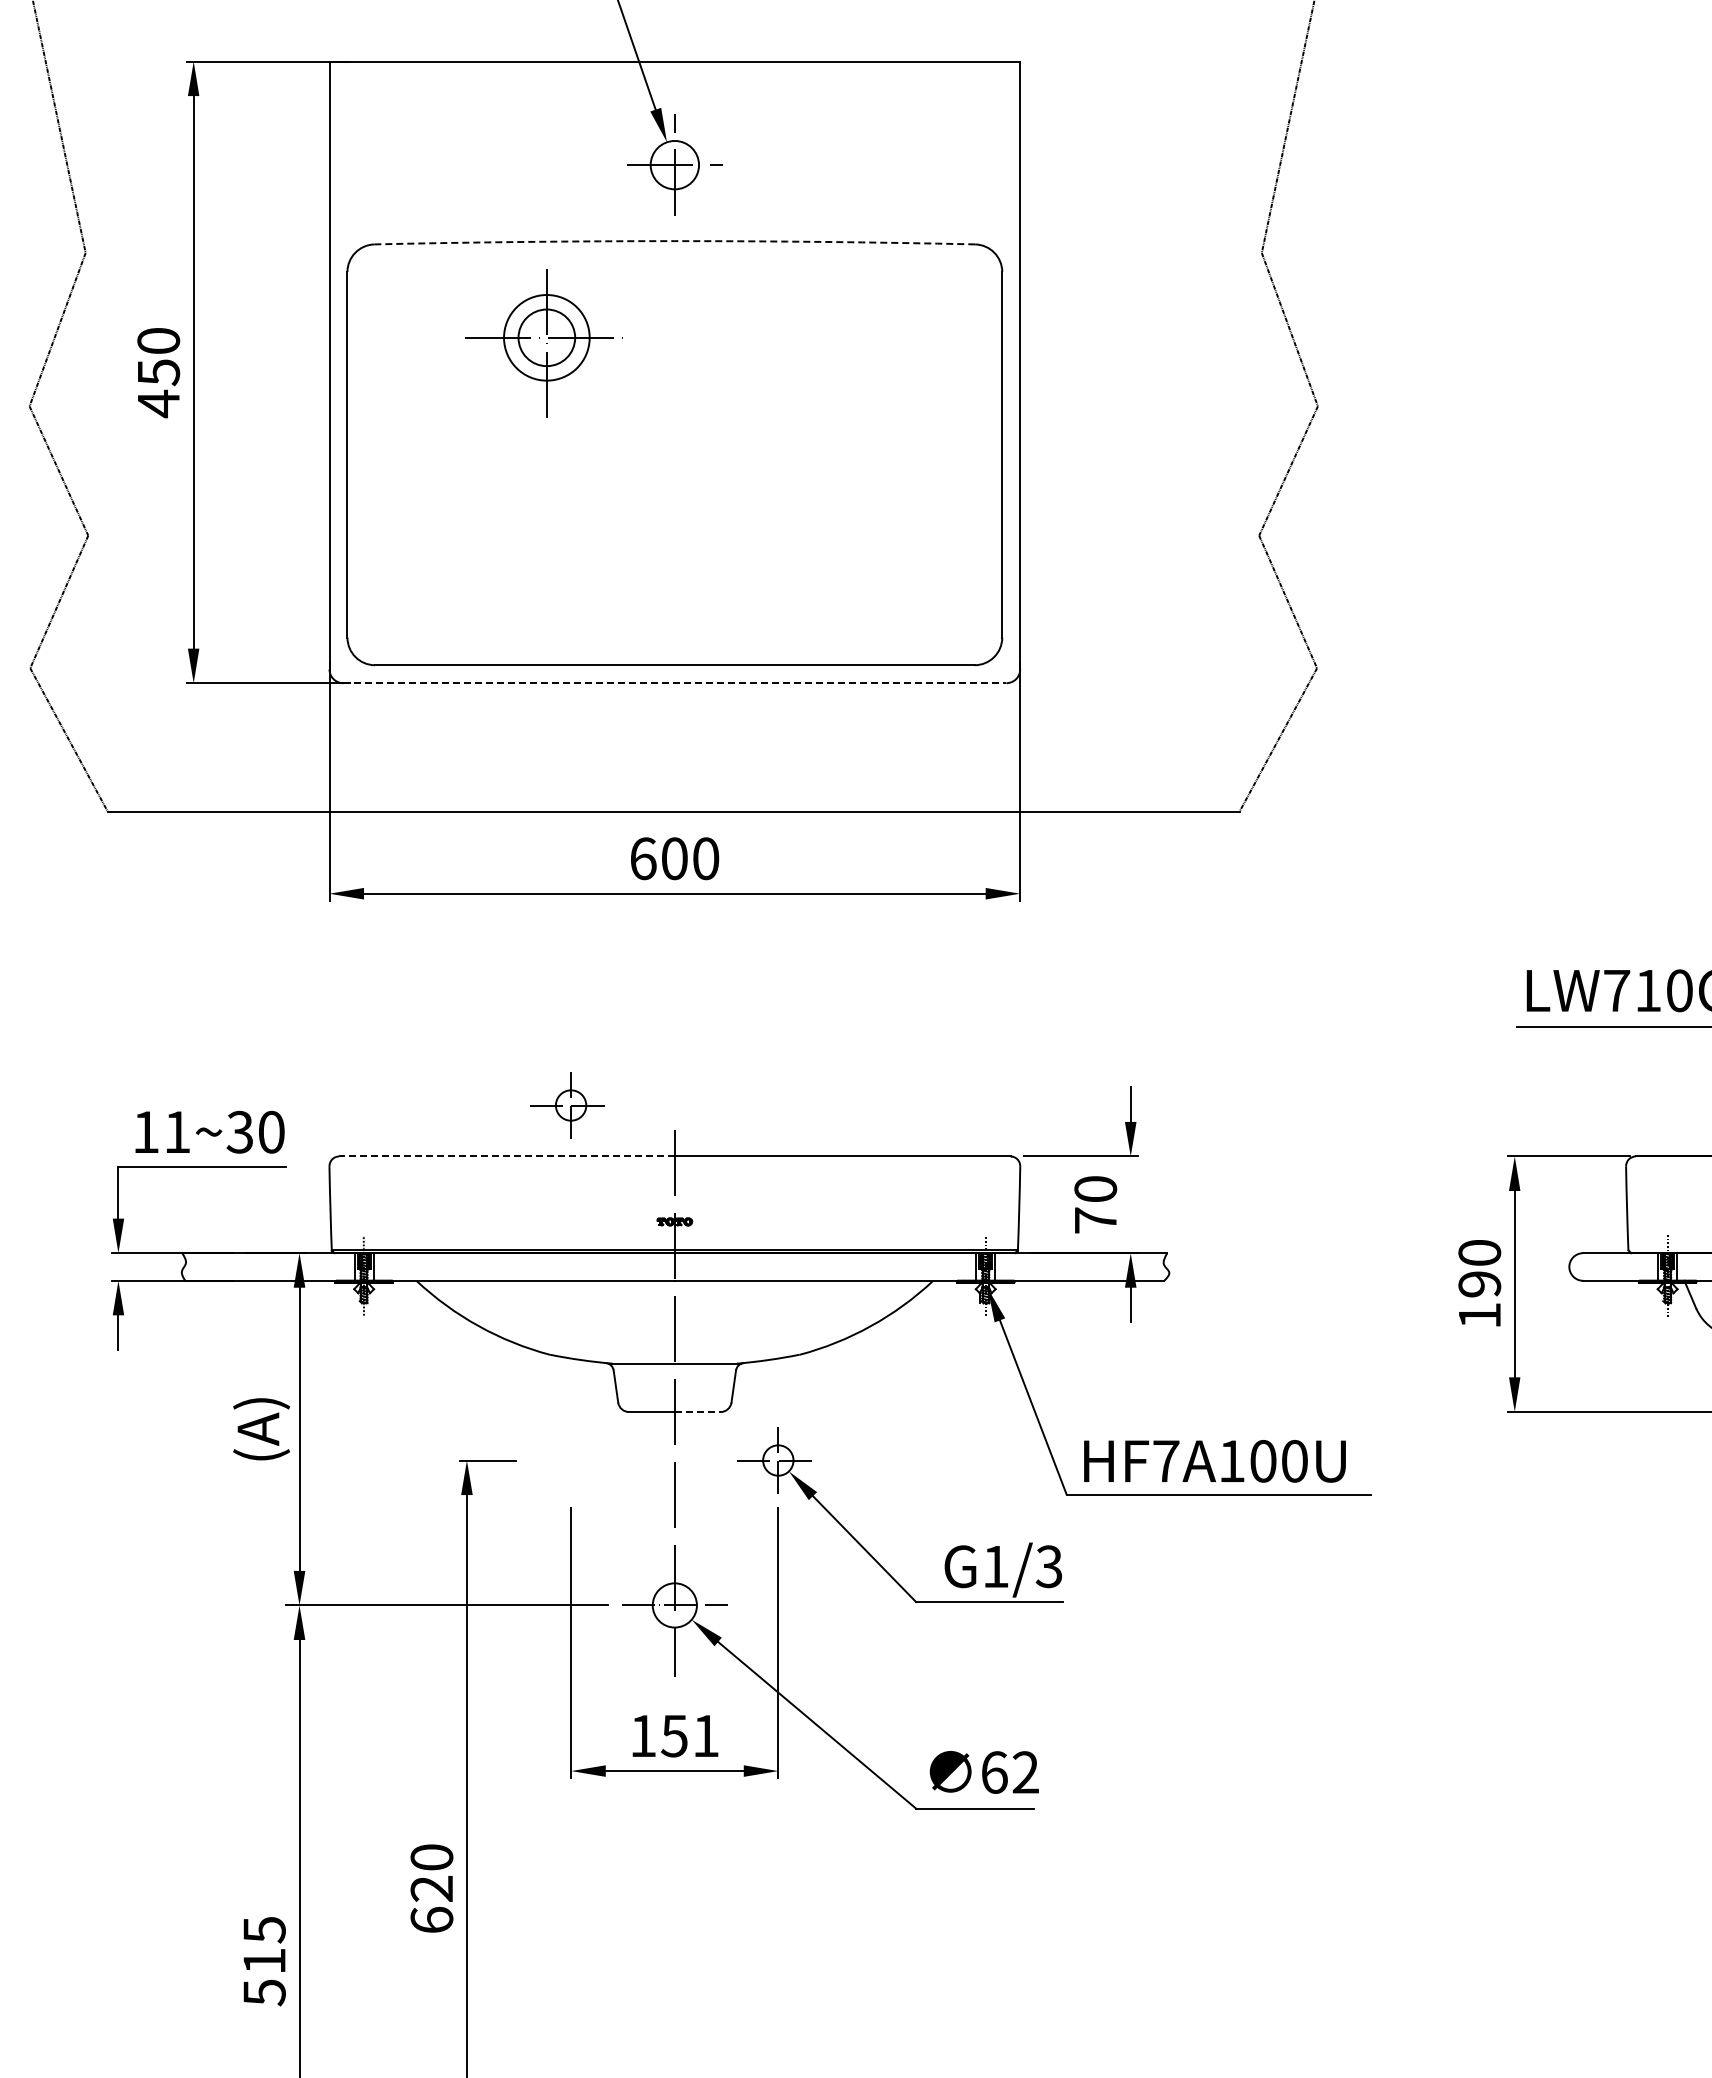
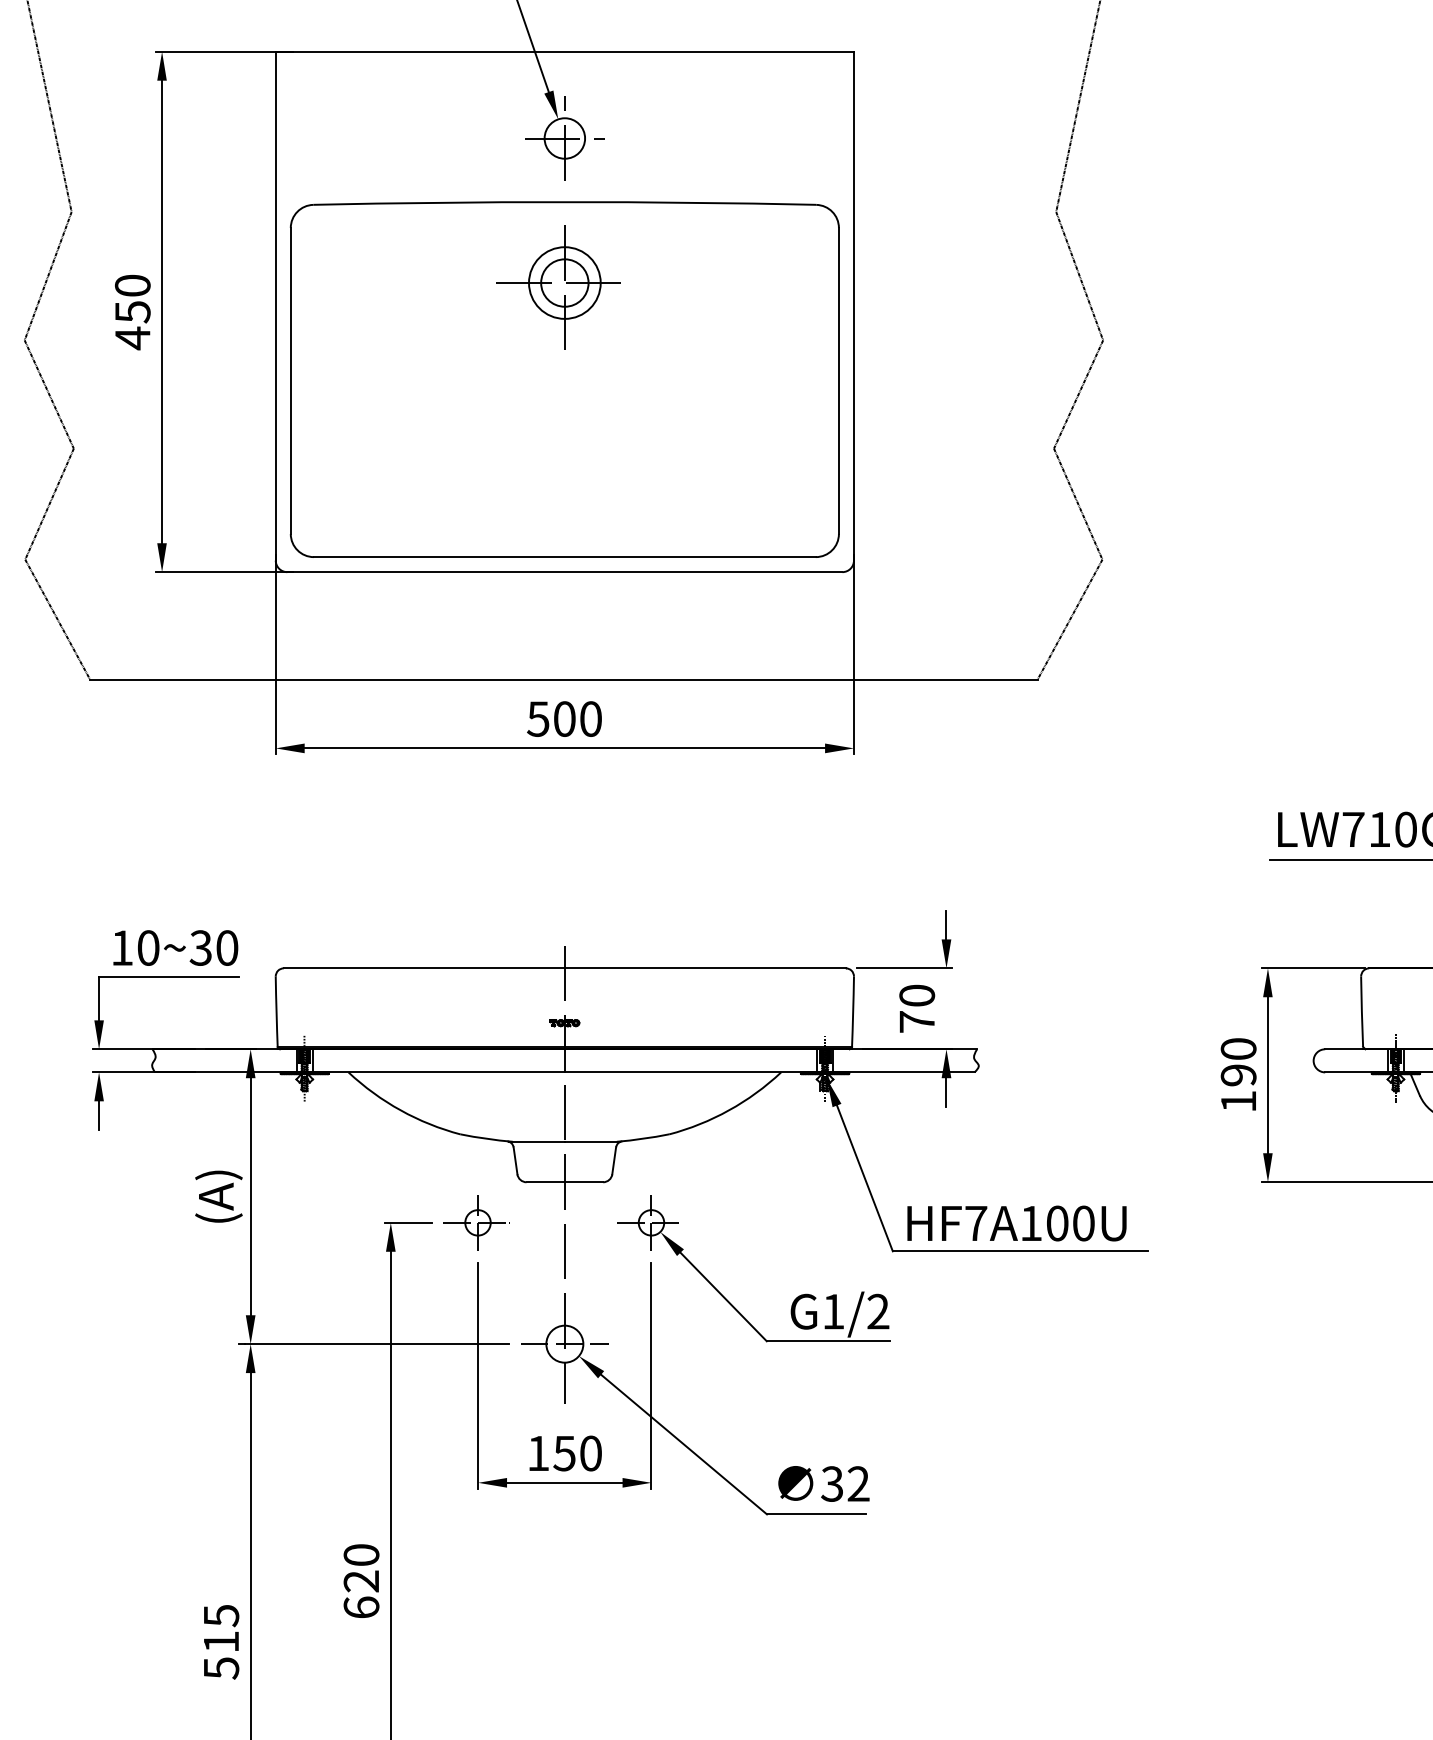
arc: (674, 241) -> (564, 202), dashed -> solid
part: (543, 343) -> (562, 287), moved
line: (674, 683) -> (564, 572), dashed -> solid
text: (642, 858) -> (537, 718), 600 -> 500
part: (567, 1105) -> (474, 1222), moved
text: (177, 1131) -> (148, 947), 11~30 -> 10~30
line: (507, 1156) -> (424, 968), dashed -> solid
line: (697, 1412) -> (583, 1182), dashed -> solid
text: (1048, 1566) -> (877, 1311), G1/3 -> G1/2
text: (706, 1735) -> (591, 1453), 151 -> 150
text: (993, 1772) -> (831, 1484), 62 -> 32

